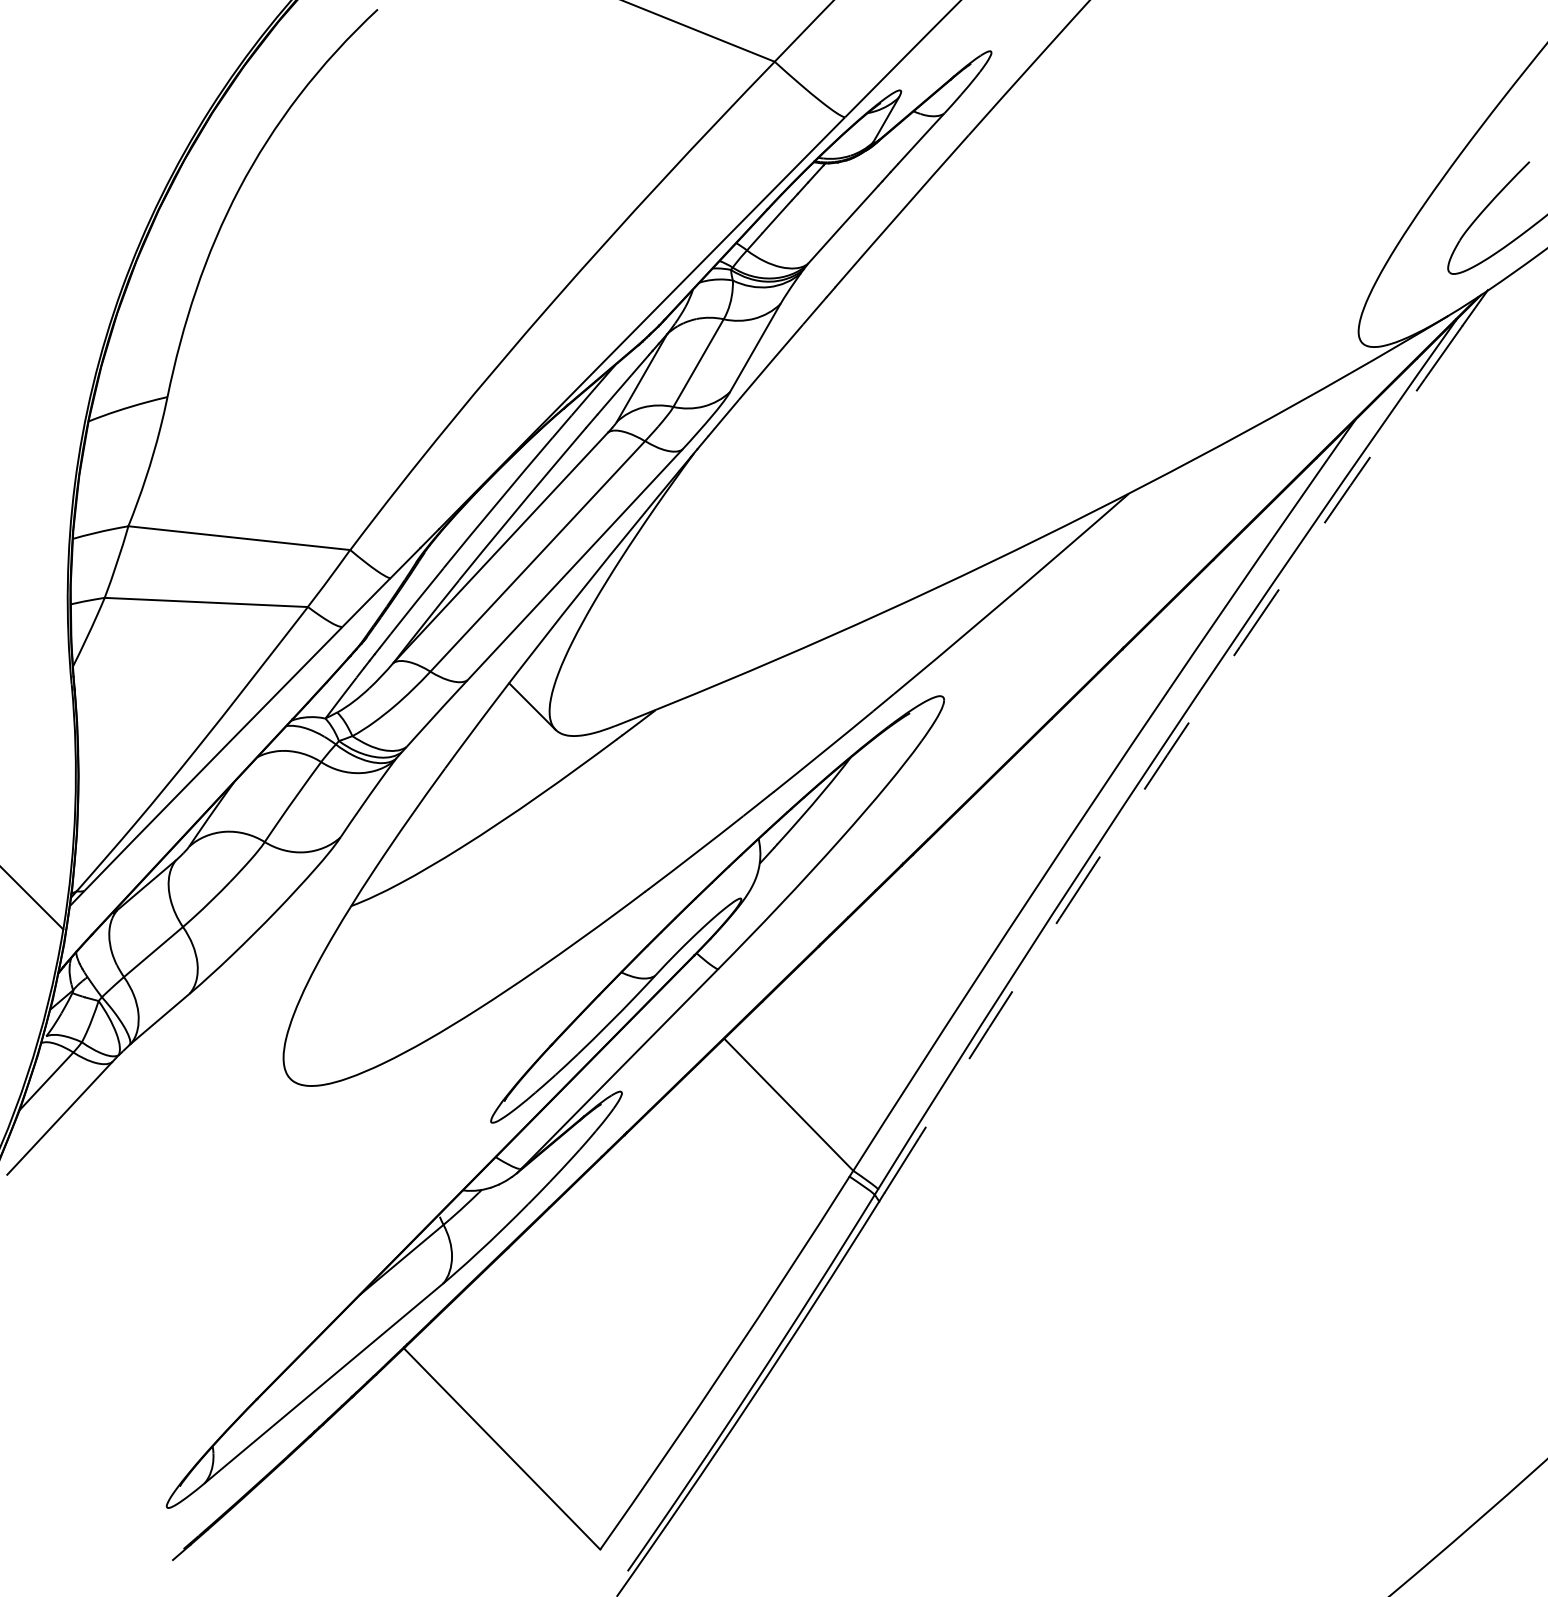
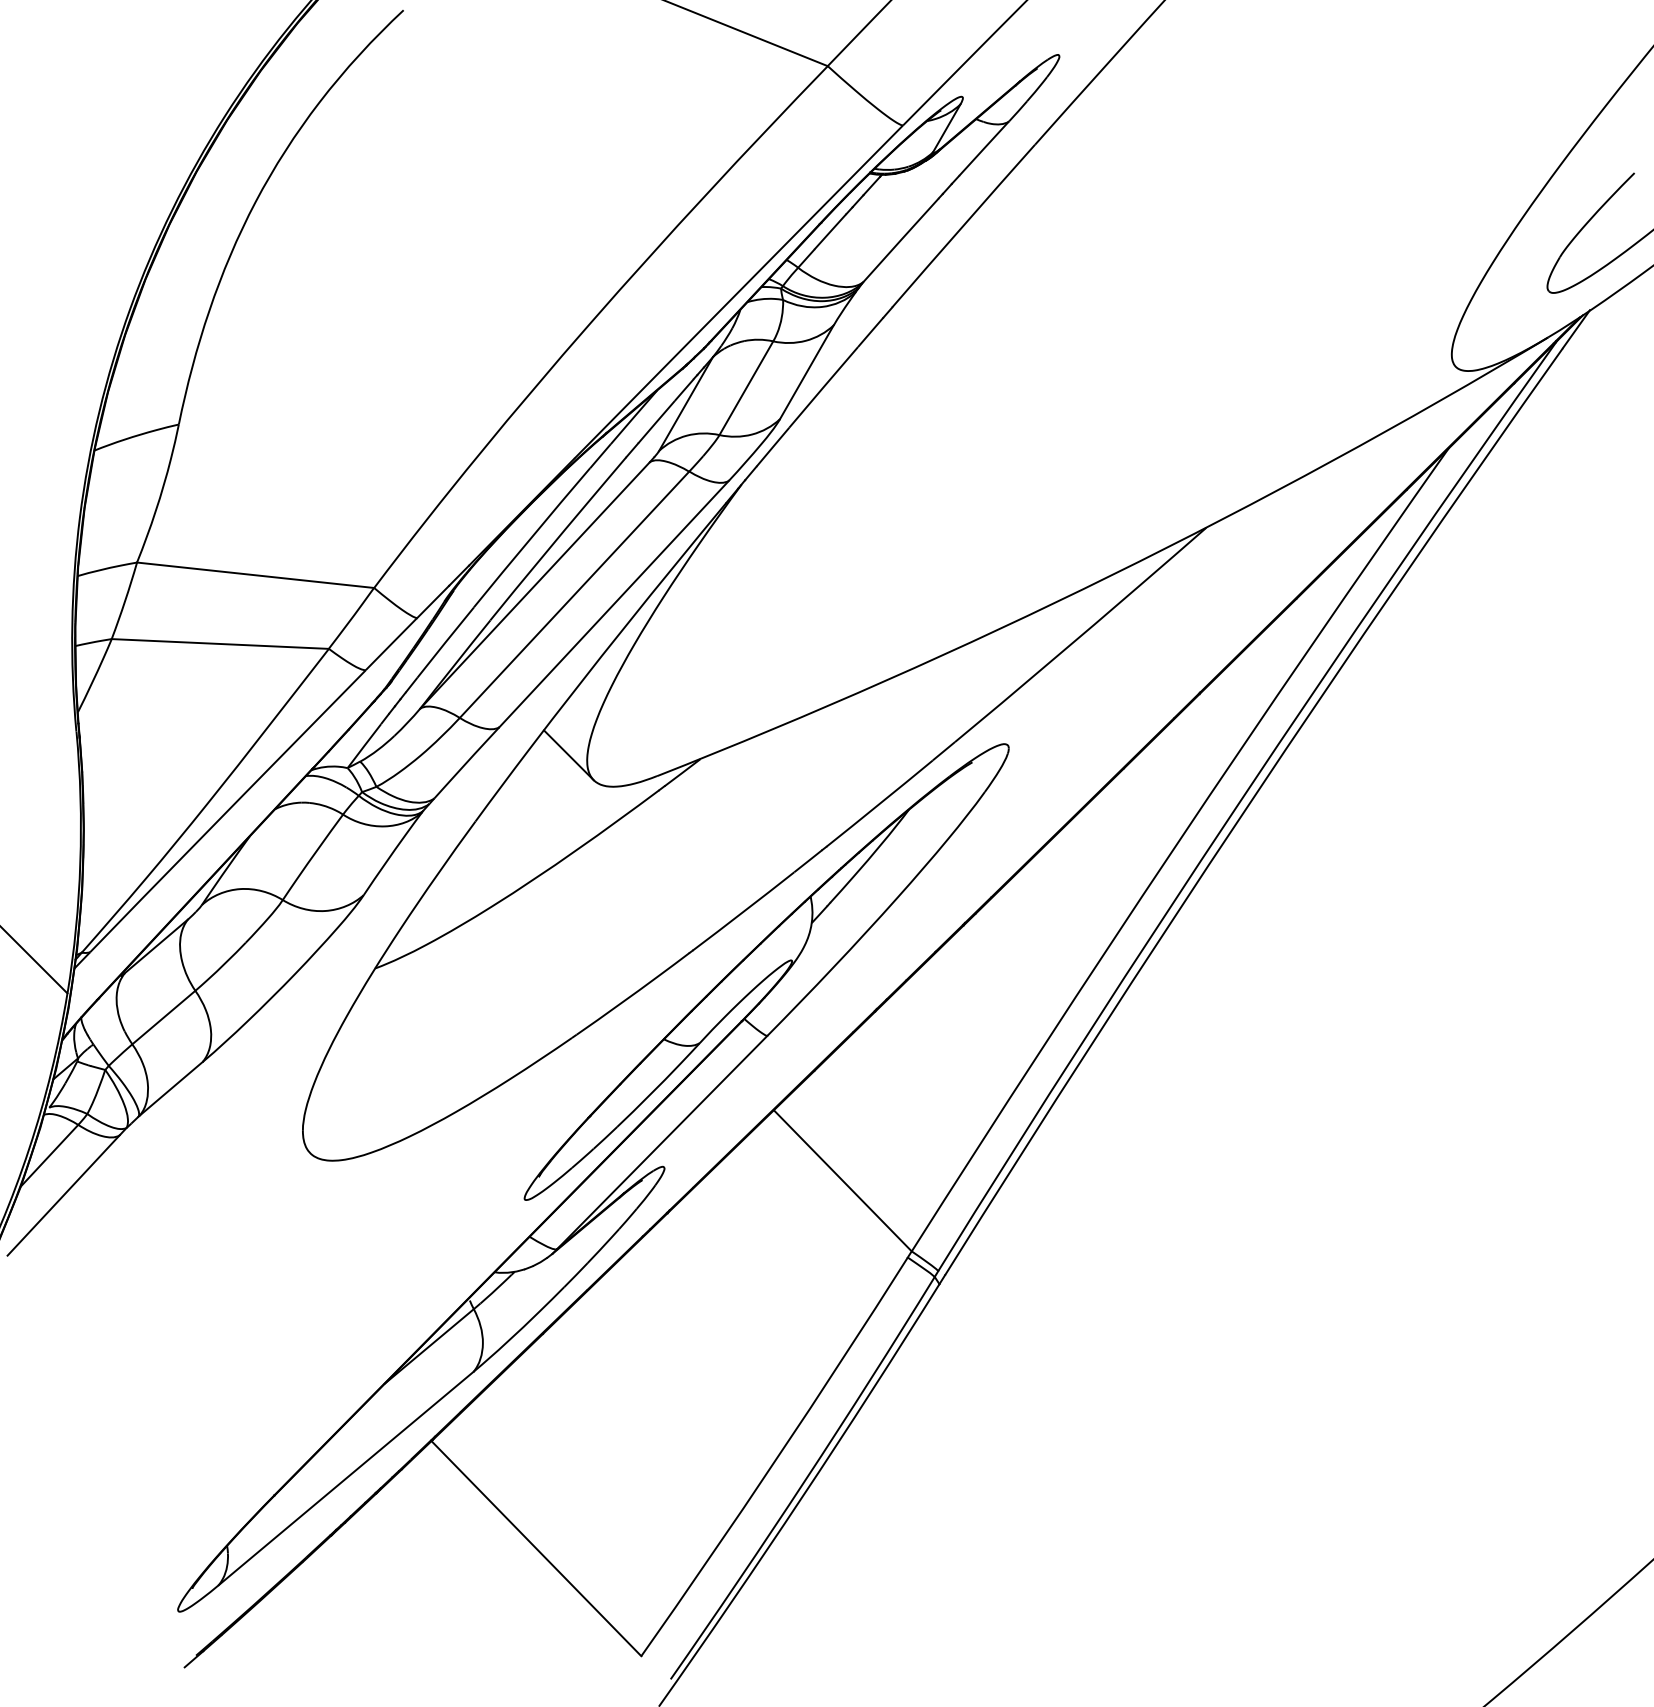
arc: (1167, 755) -> (1247, 807), dashed -> solid

